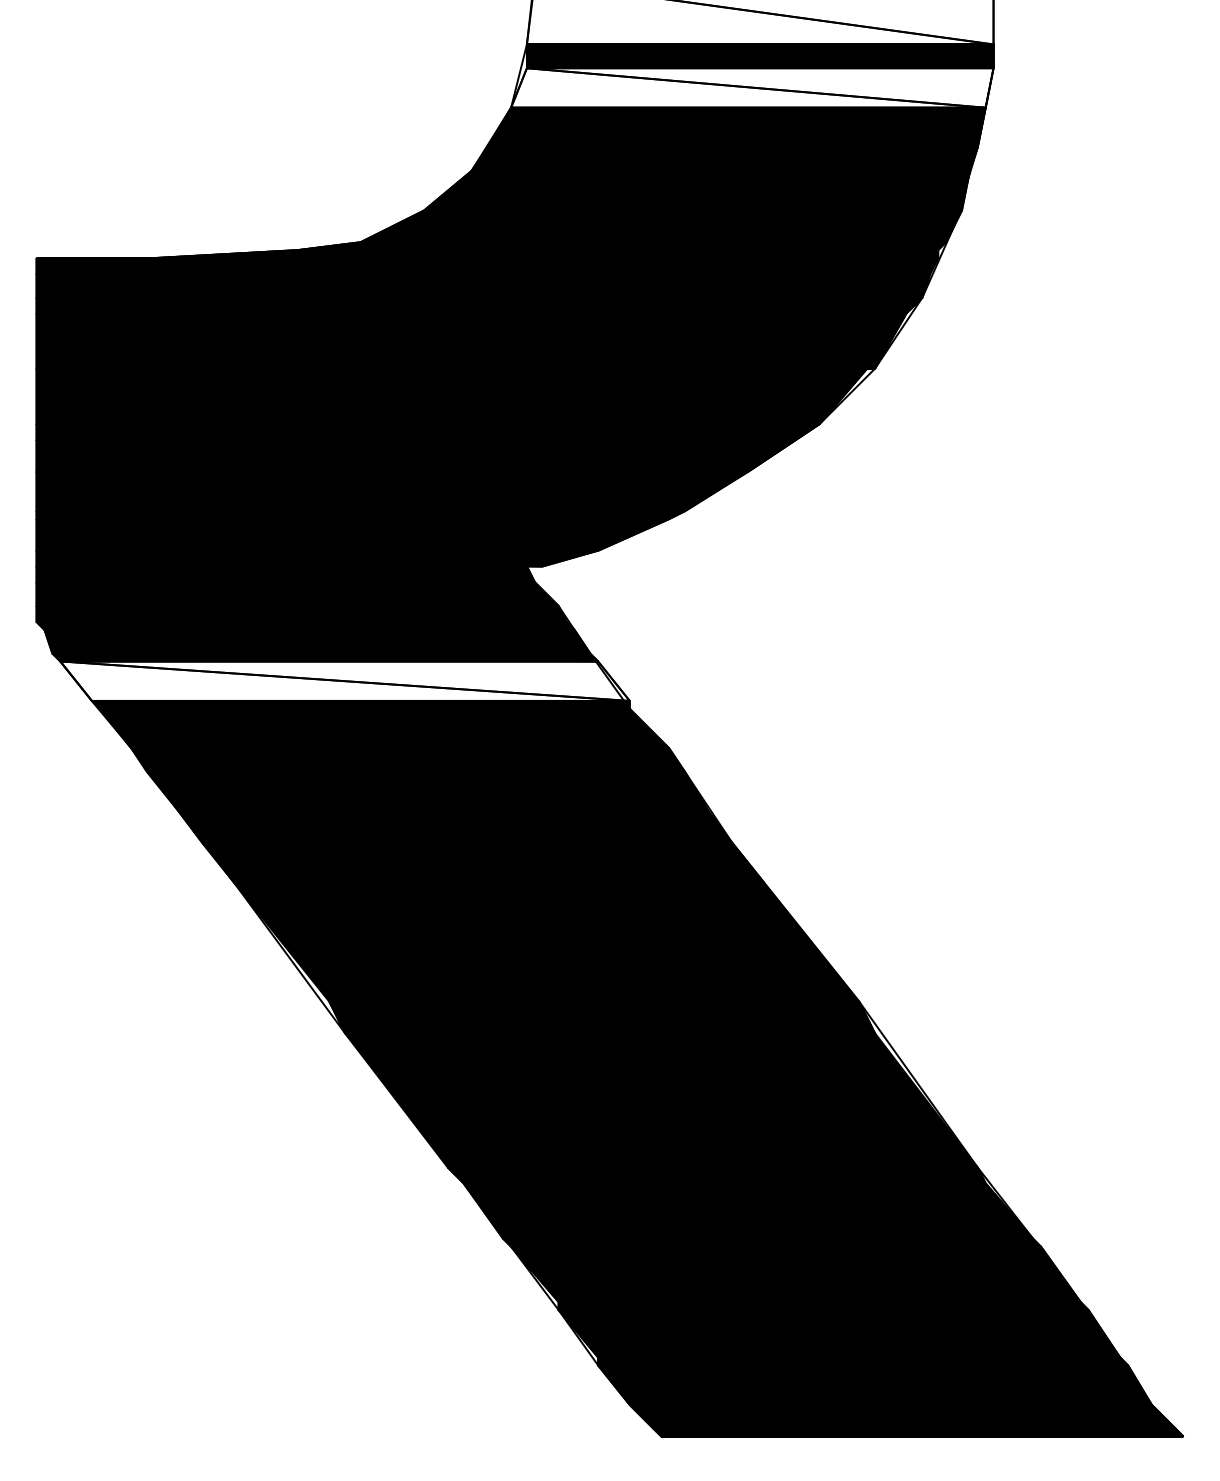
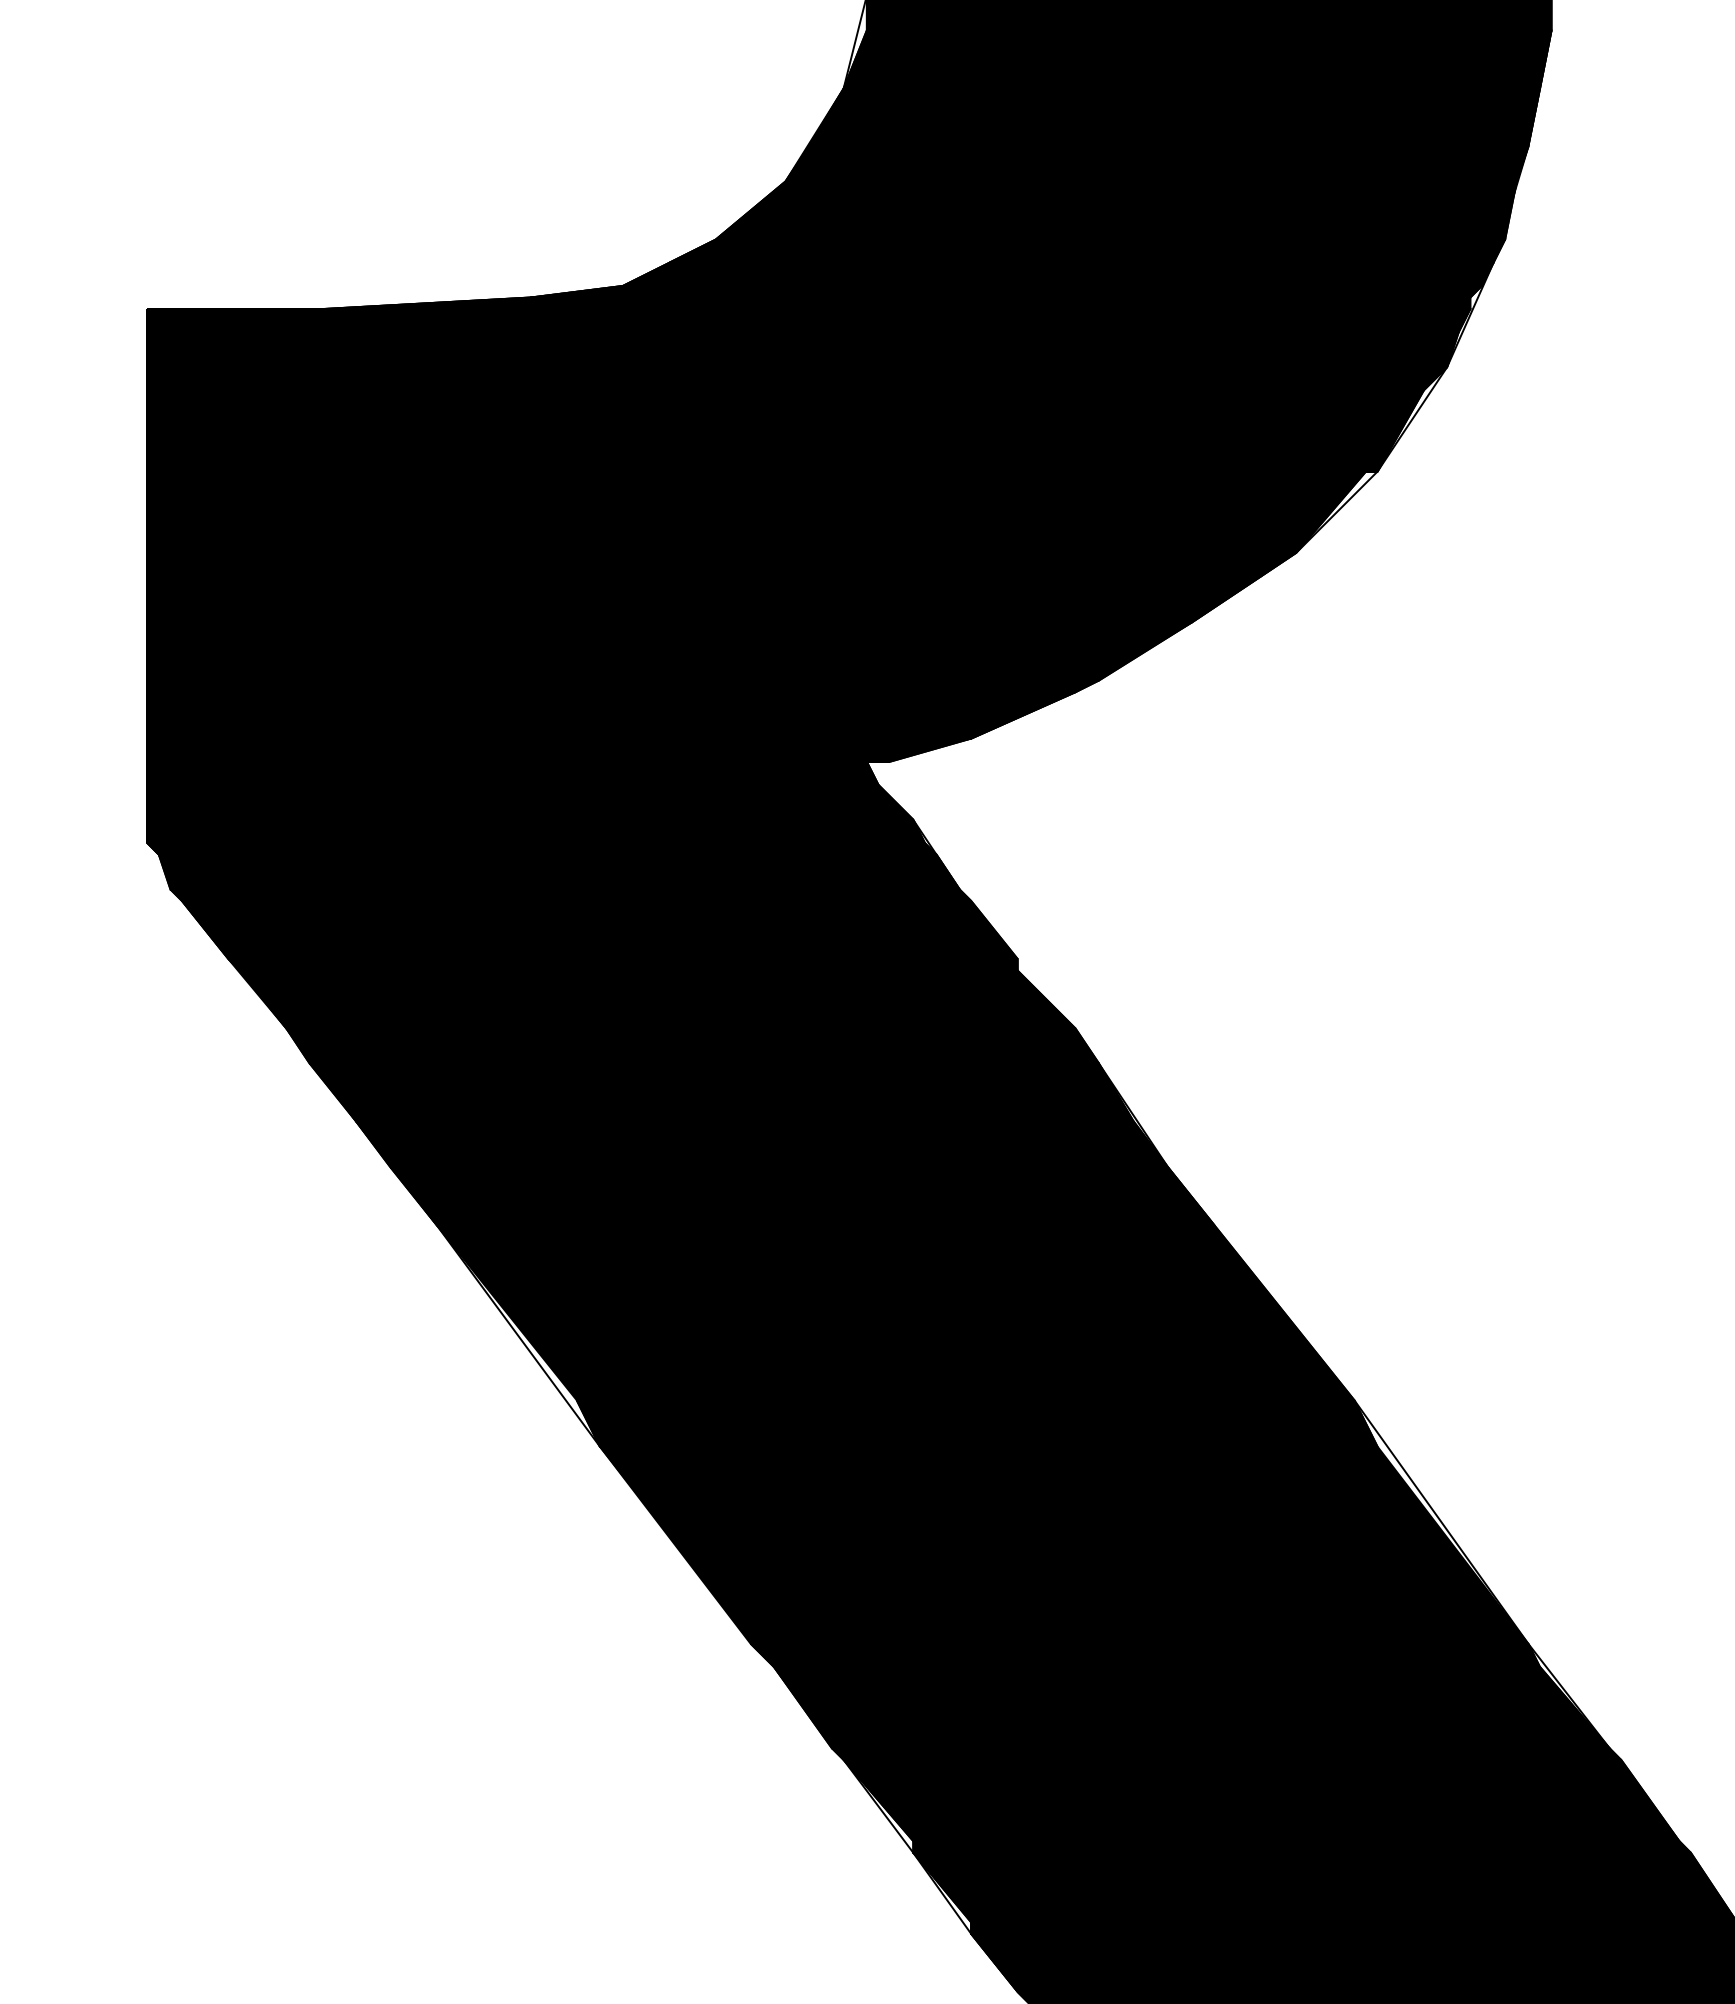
fill: (752, 87) -> (1197, 58), added
fill: (344, 680) -> (599, 929), added

